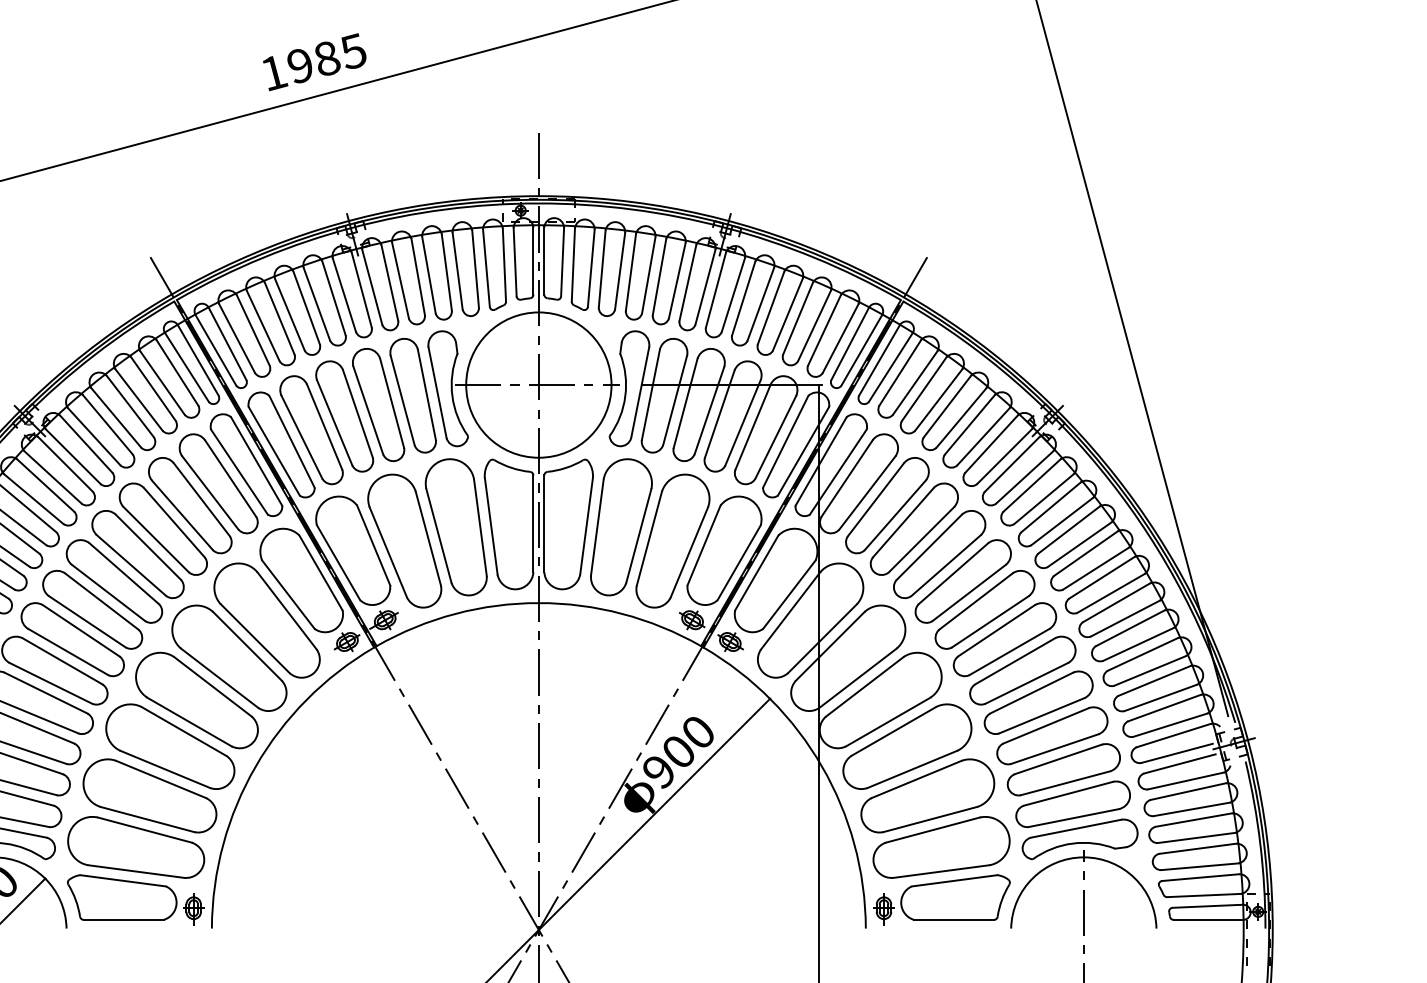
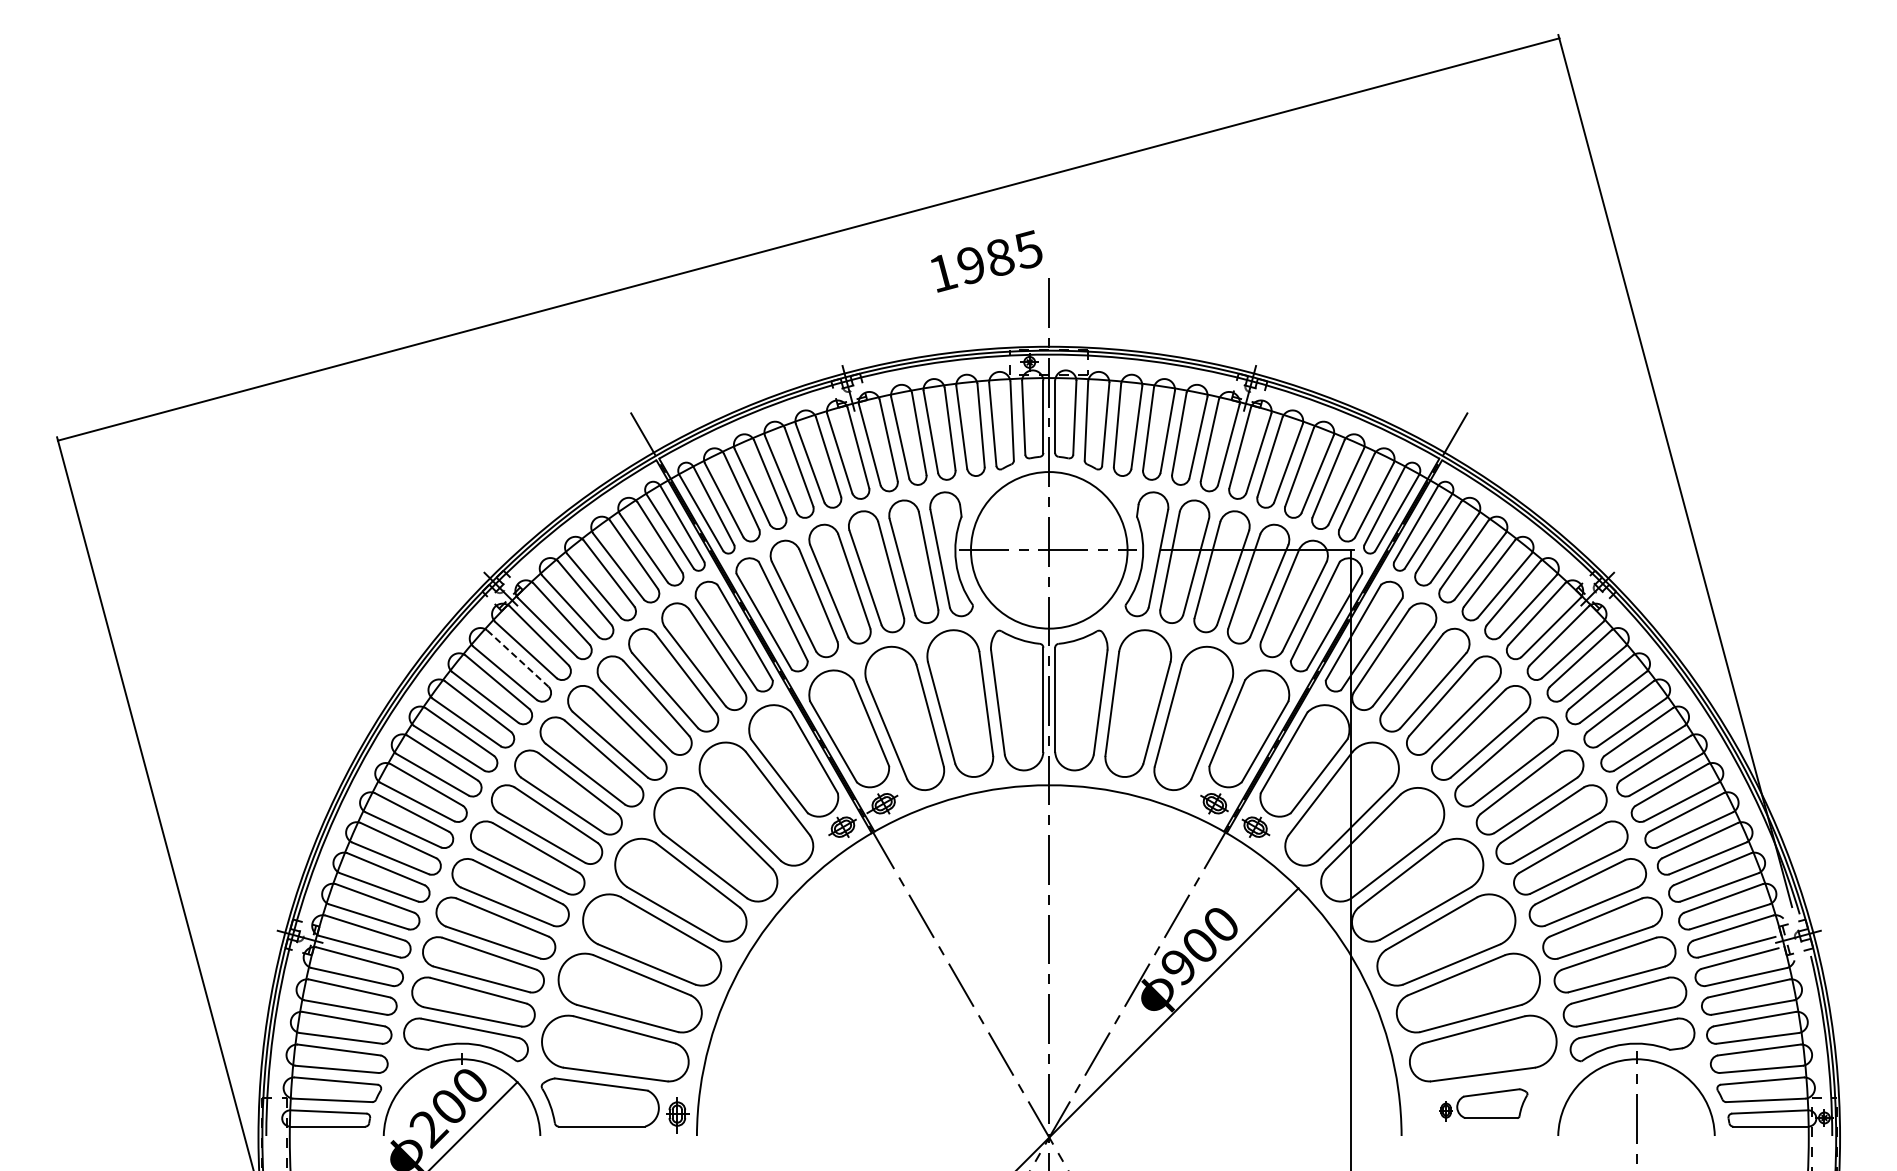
text: (314, 62) -> (986, 261), moved
line: (45, 485) -> (517, 658), solid -> dashed
part: (941, 900) -> (1483, 1105), size x0.6

